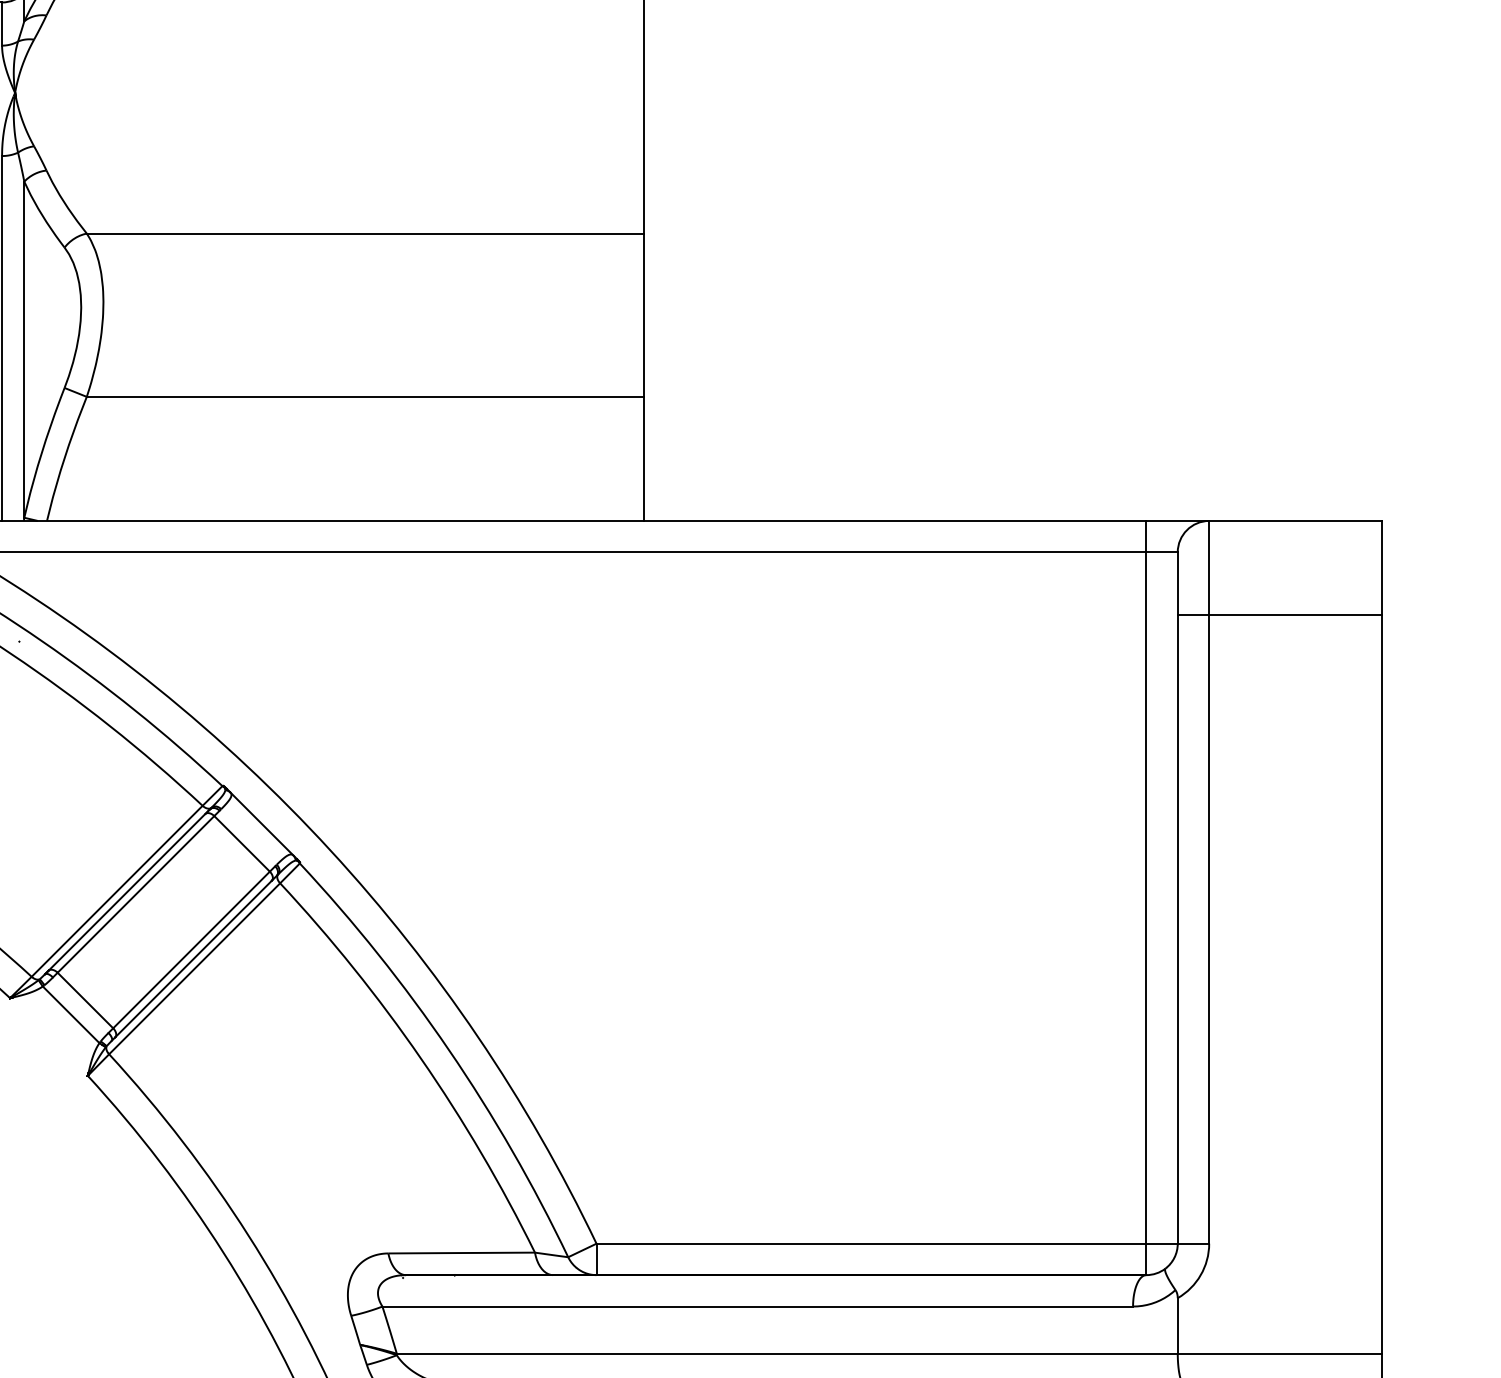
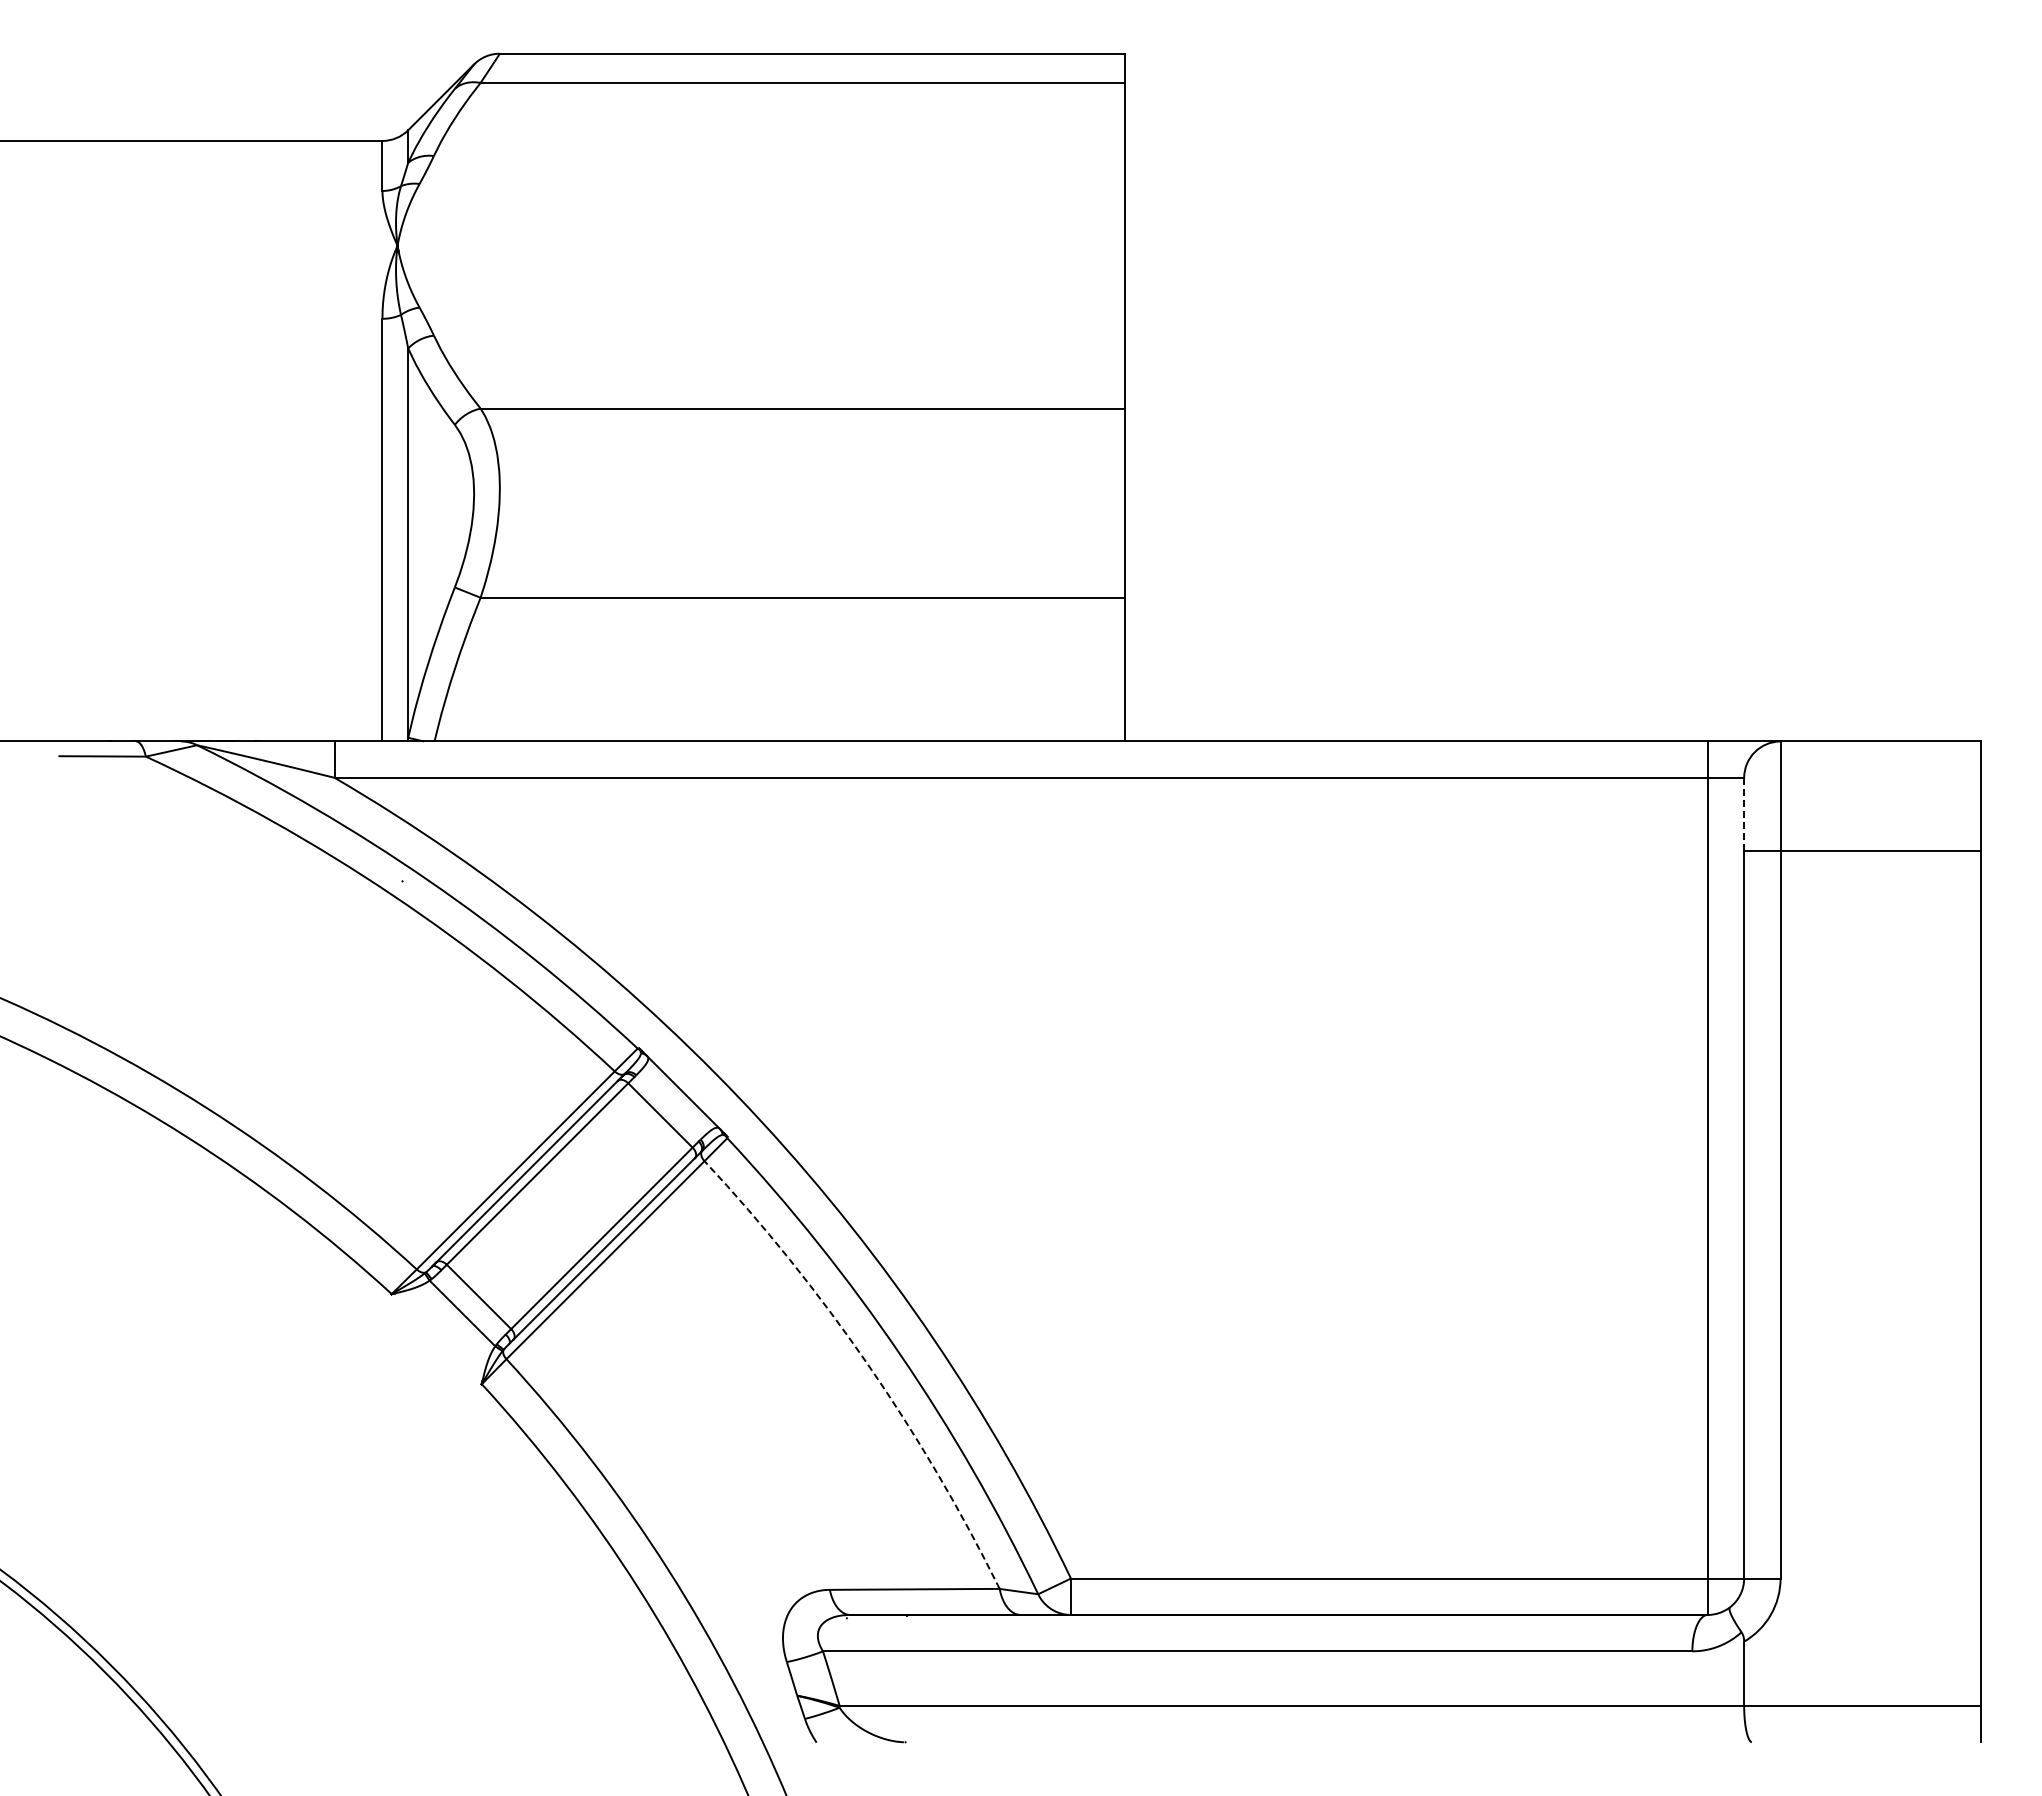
line: (1178, 584) -> (1744, 814), solid -> dashed
arc: (420, 1058) -> (867, 1364), solid -> dashed

